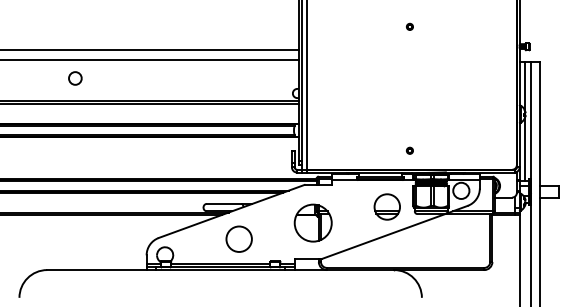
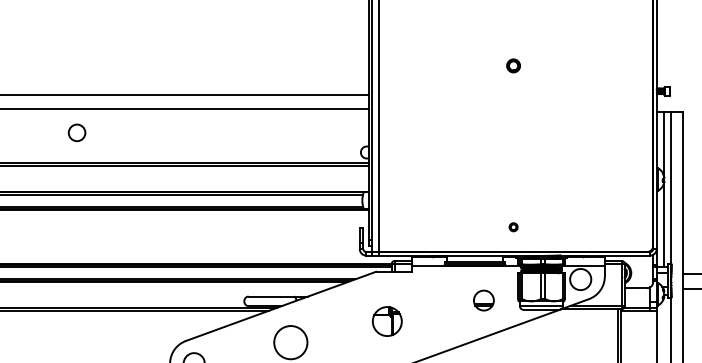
part: (409, 26) -> (513, 65), size x1.6
part: (386, 206) -> (483, 299), size x0.6
part: (312, 222) -> (386, 320), size x0.6

